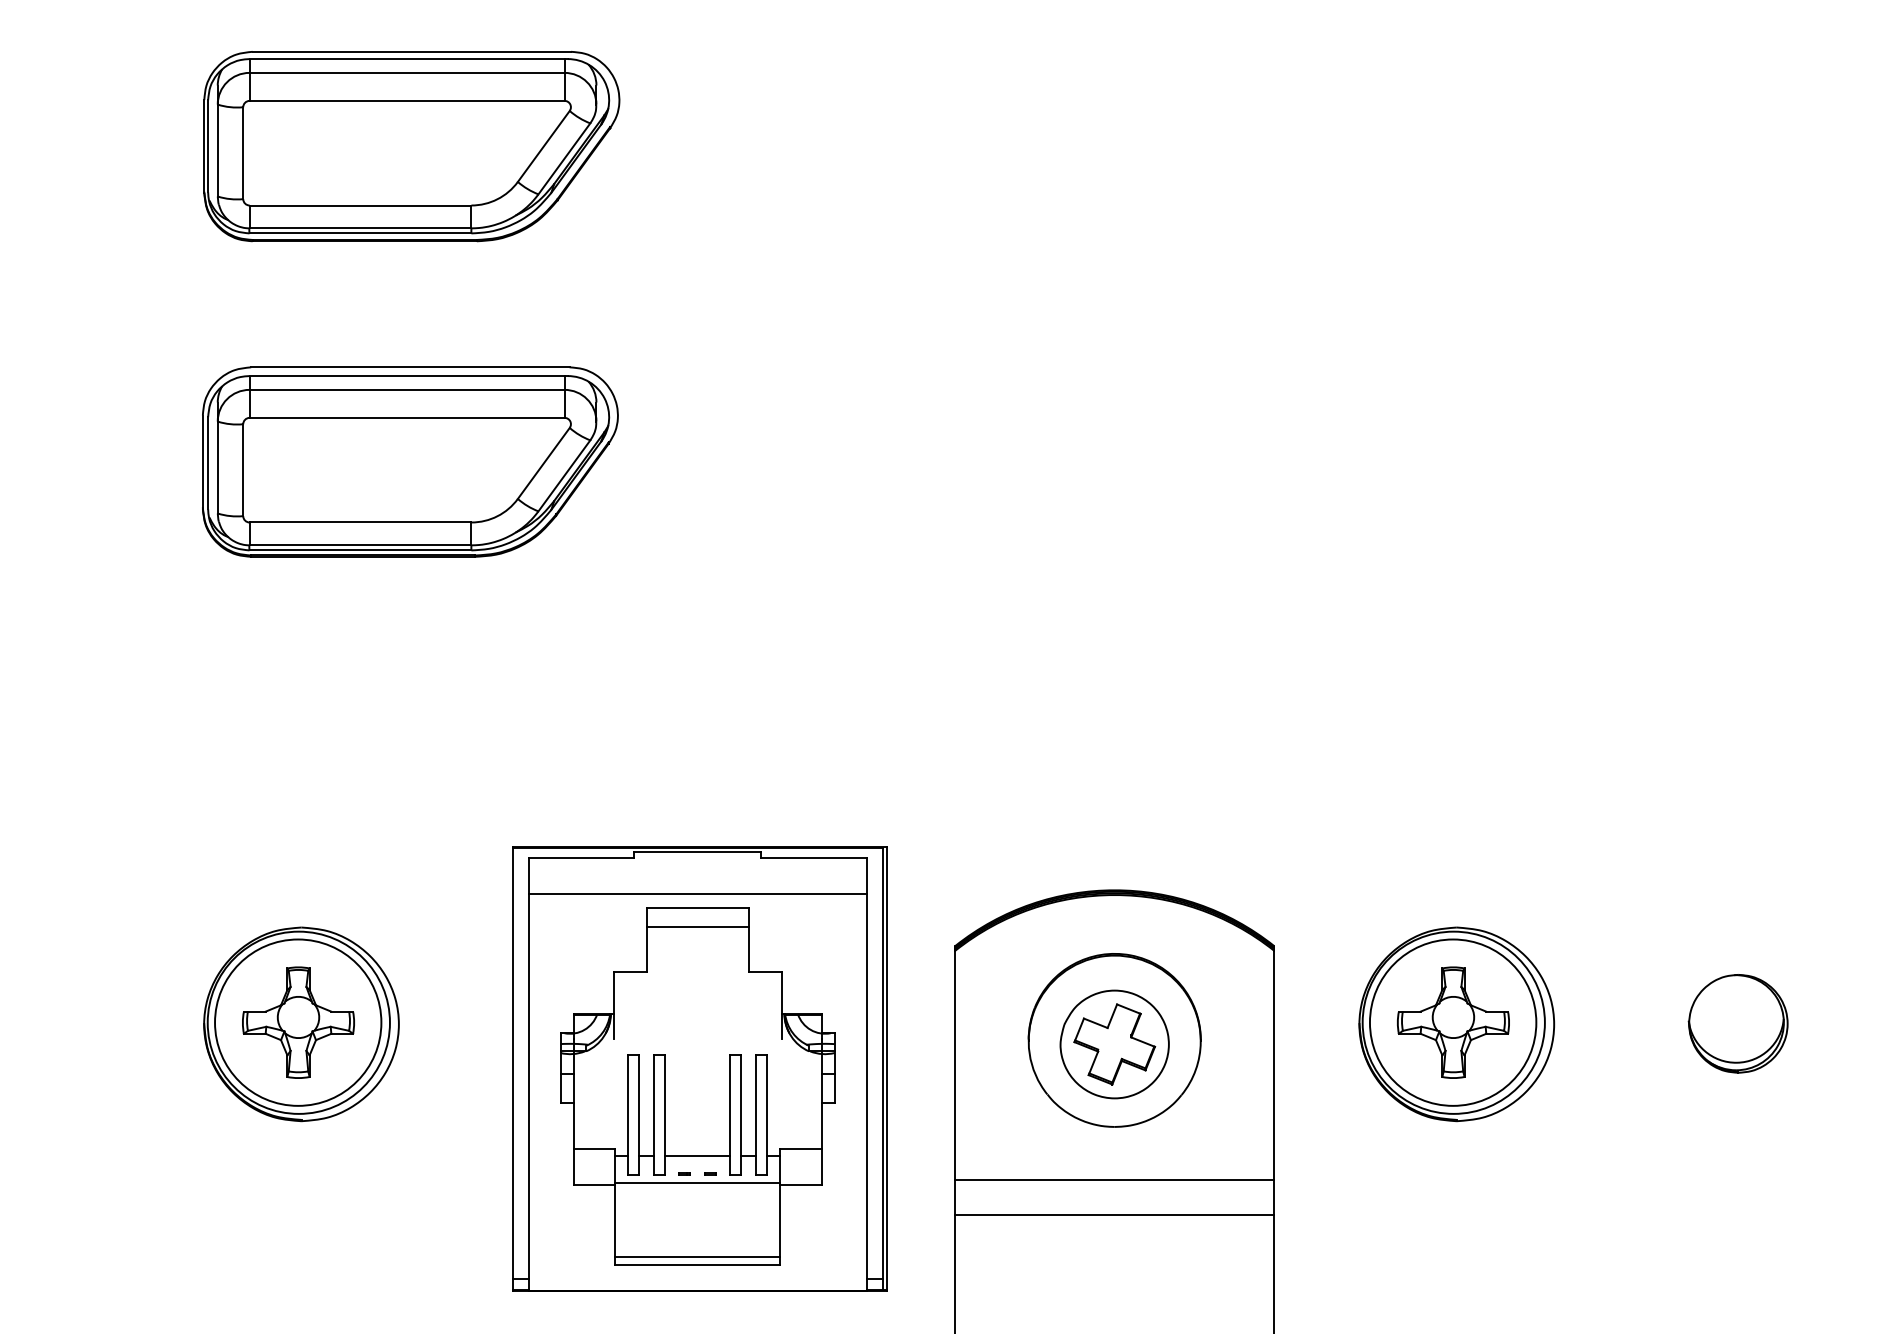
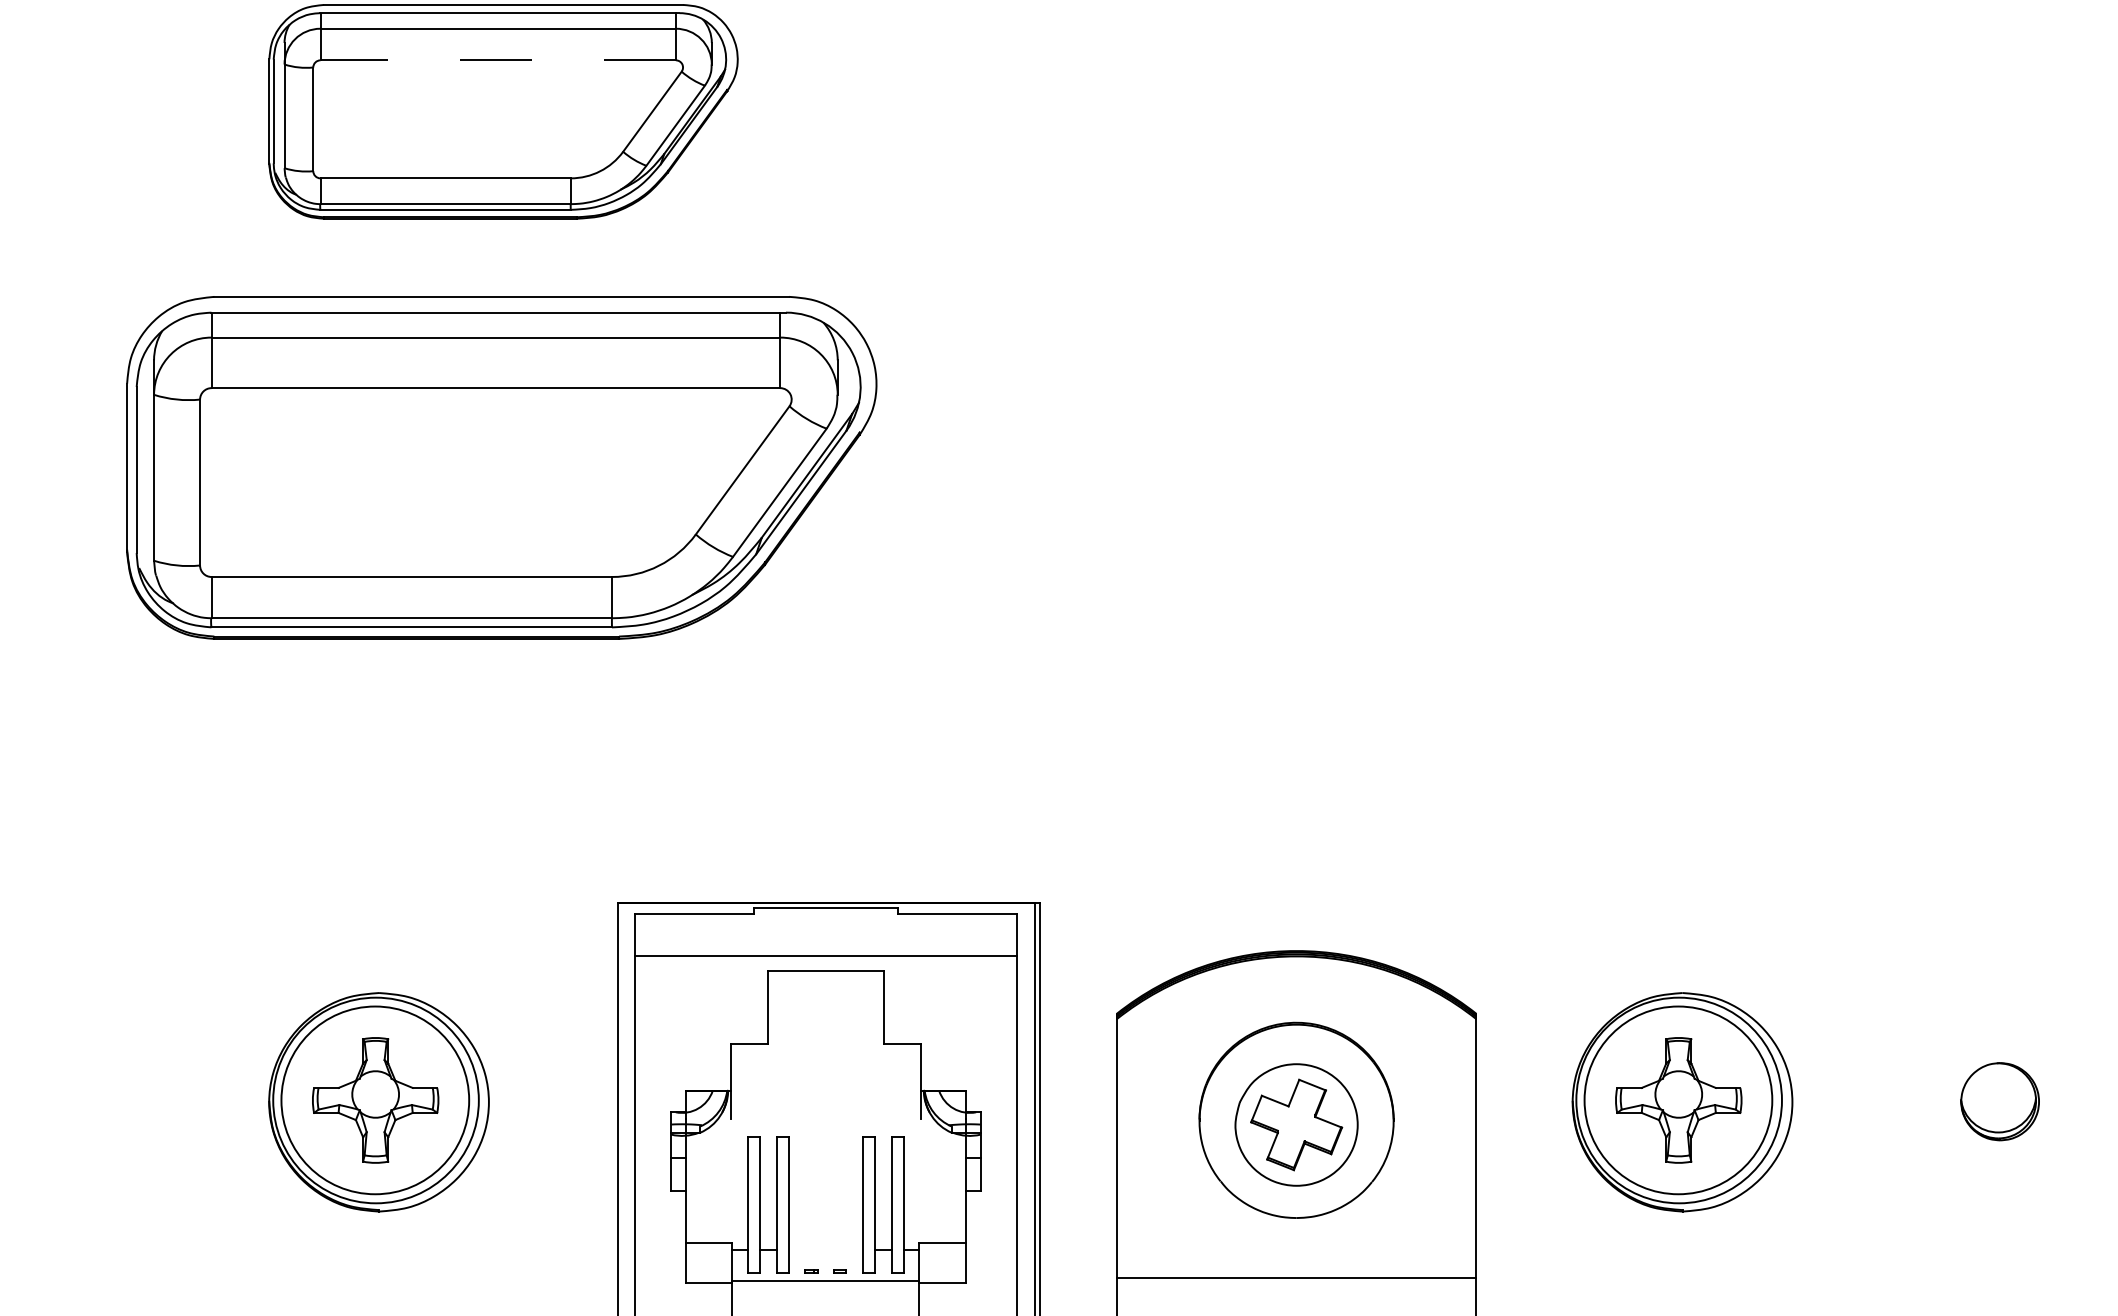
line: (406, 100) -> (497, 59), solid -> dashed
part: (410, 461) -> (502, 467), size x1.6
line: (697, 926) -> (825, 991), removed
part: (1737, 1023) -> (1999, 1101), size x0.7
line: (697, 1155) -> (825, 1250), removed

